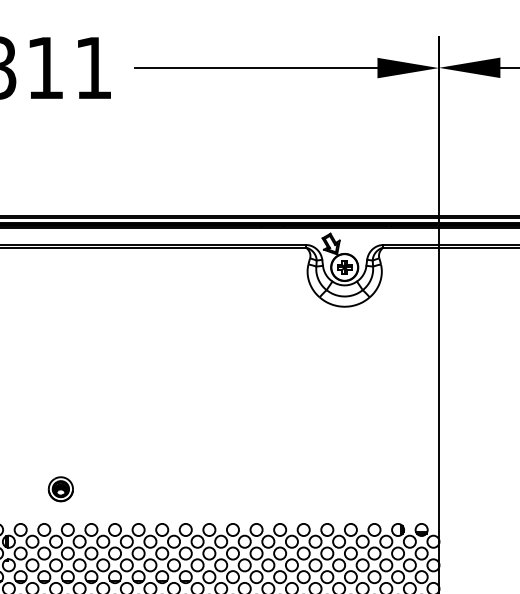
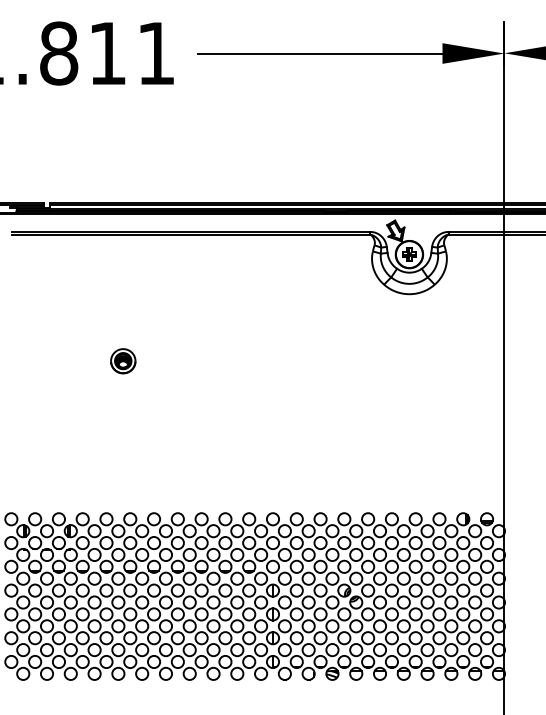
part: (61, 489) -> (123, 361), moved

